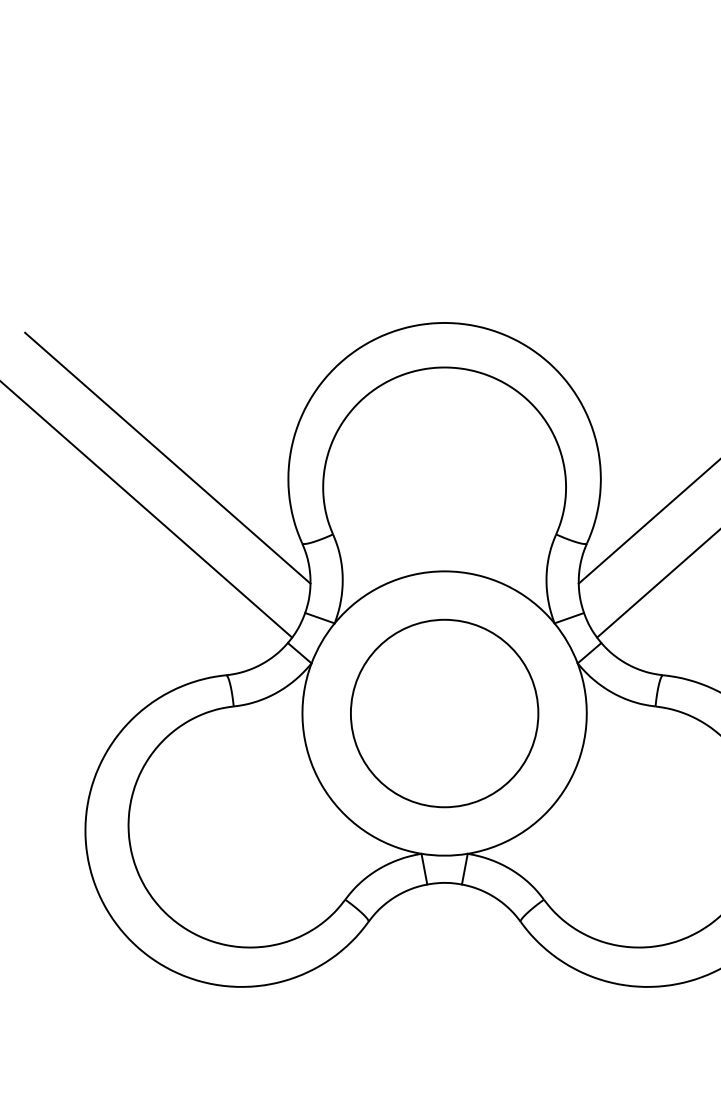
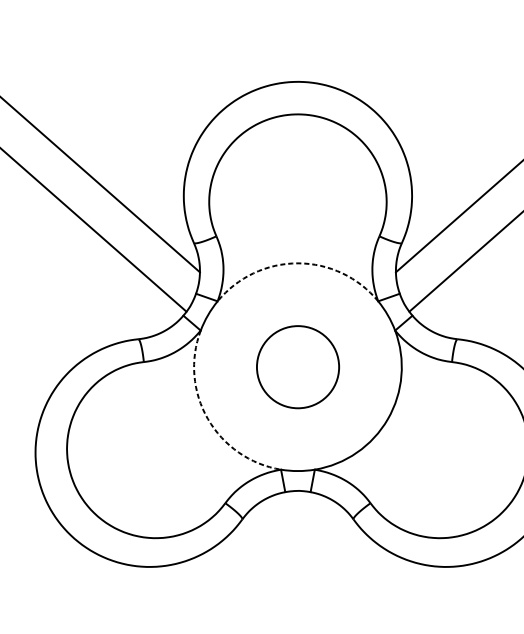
arc: (444, 571) -> (297, 263), solid -> dashed
circle: (444, 713) -> (297, 367), size x0.6
arc: (321, 784) -> (207, 419), solid -> dashed

